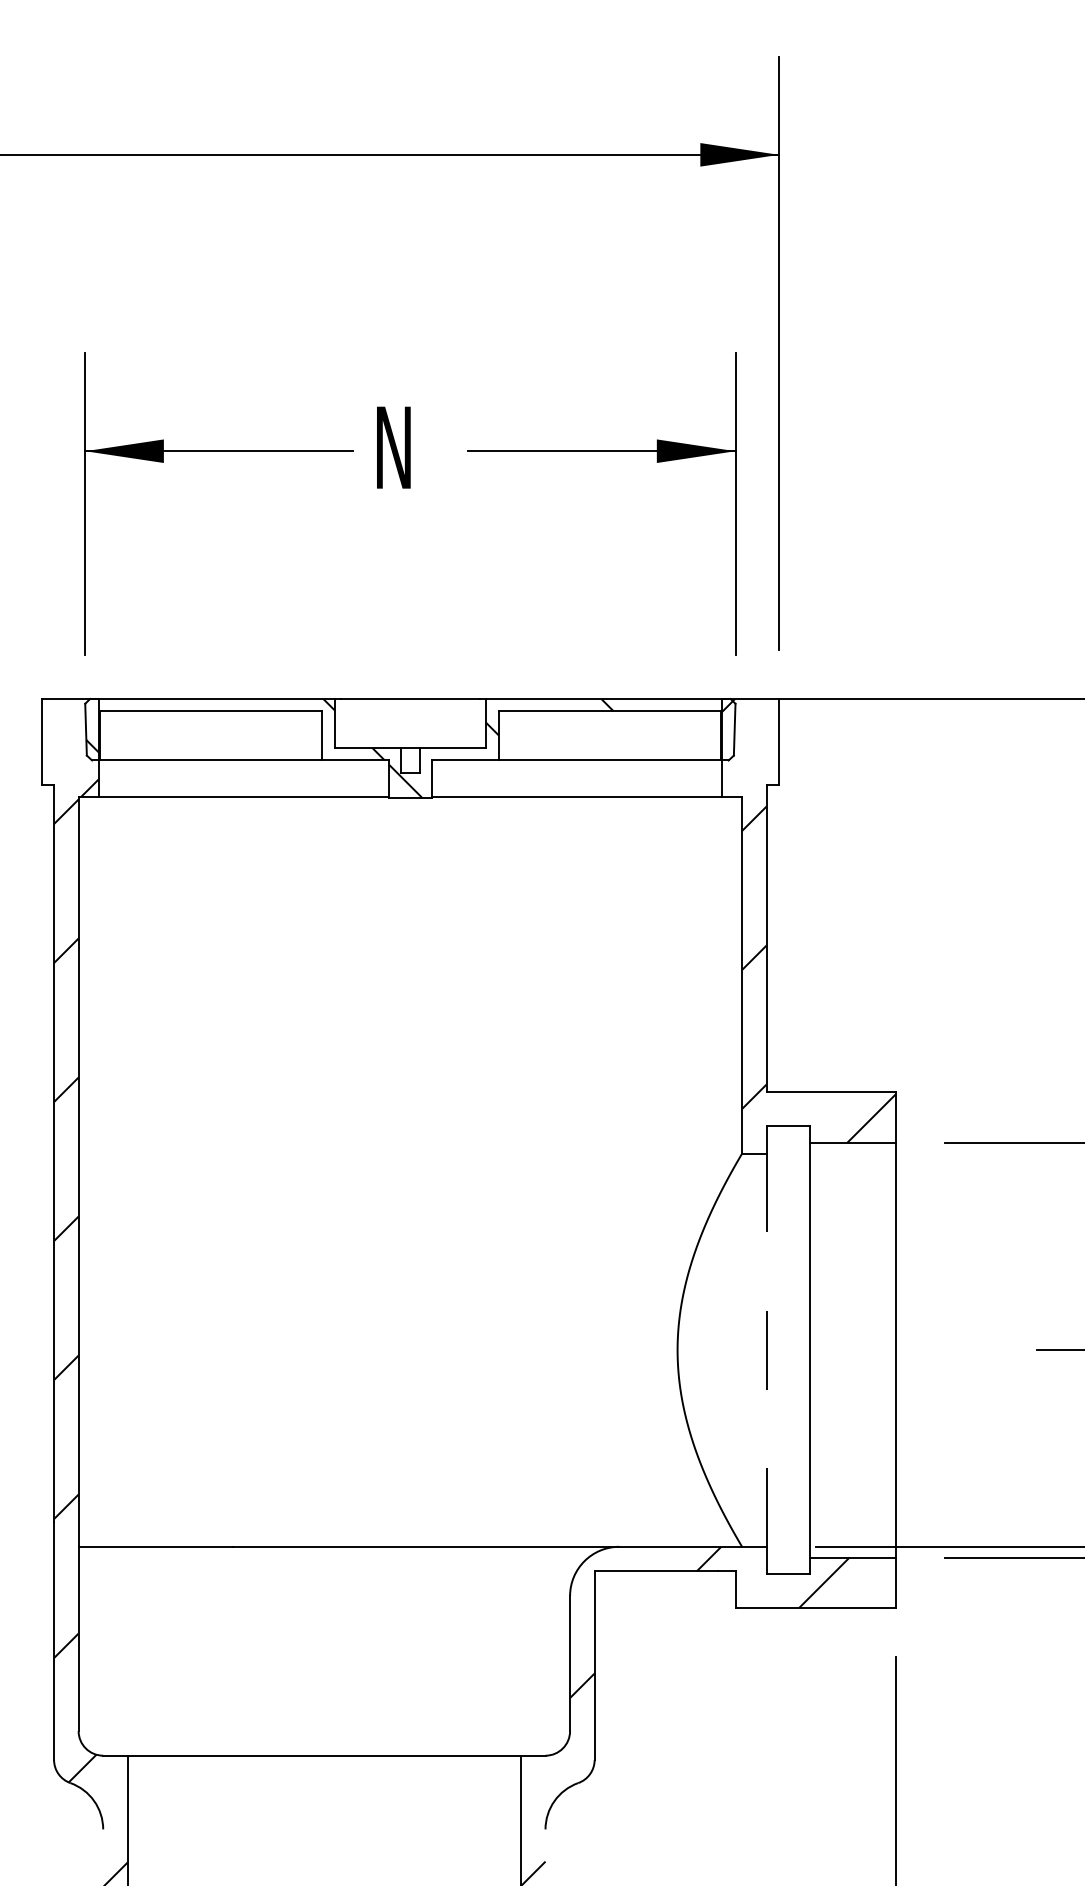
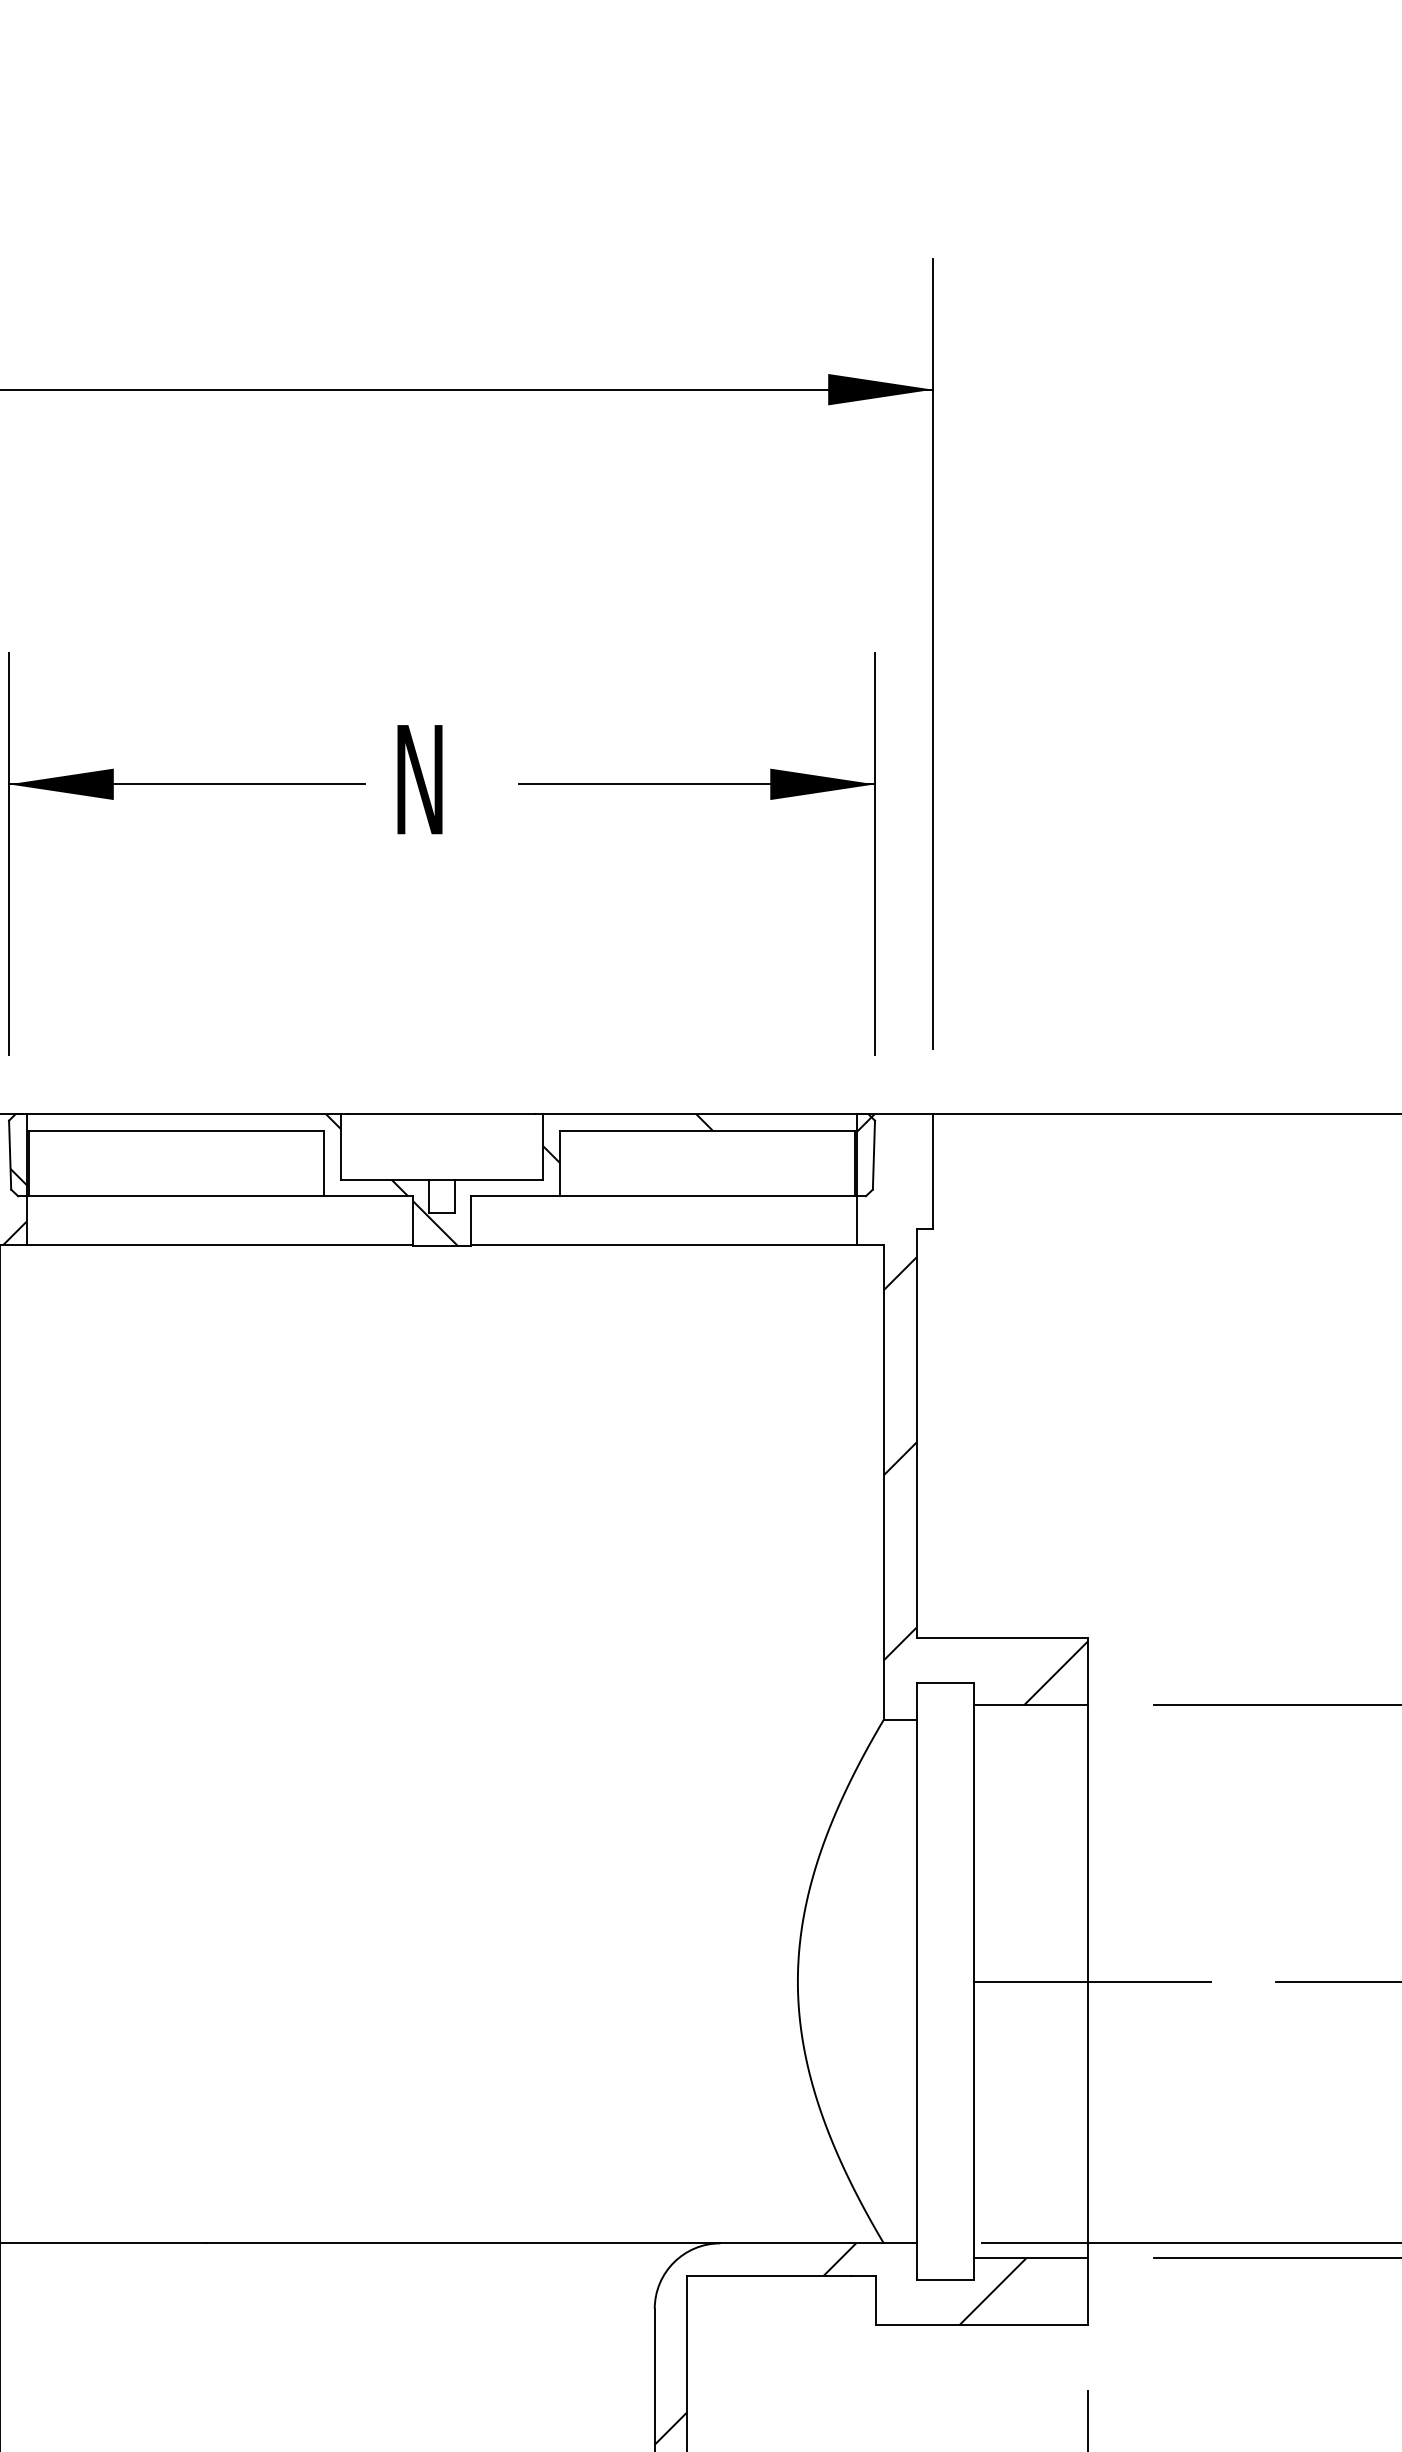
line: (766, 1350) -> (916, 1981), dashed -> solid
line: (898, 1350) -> (1092, 1981), added

